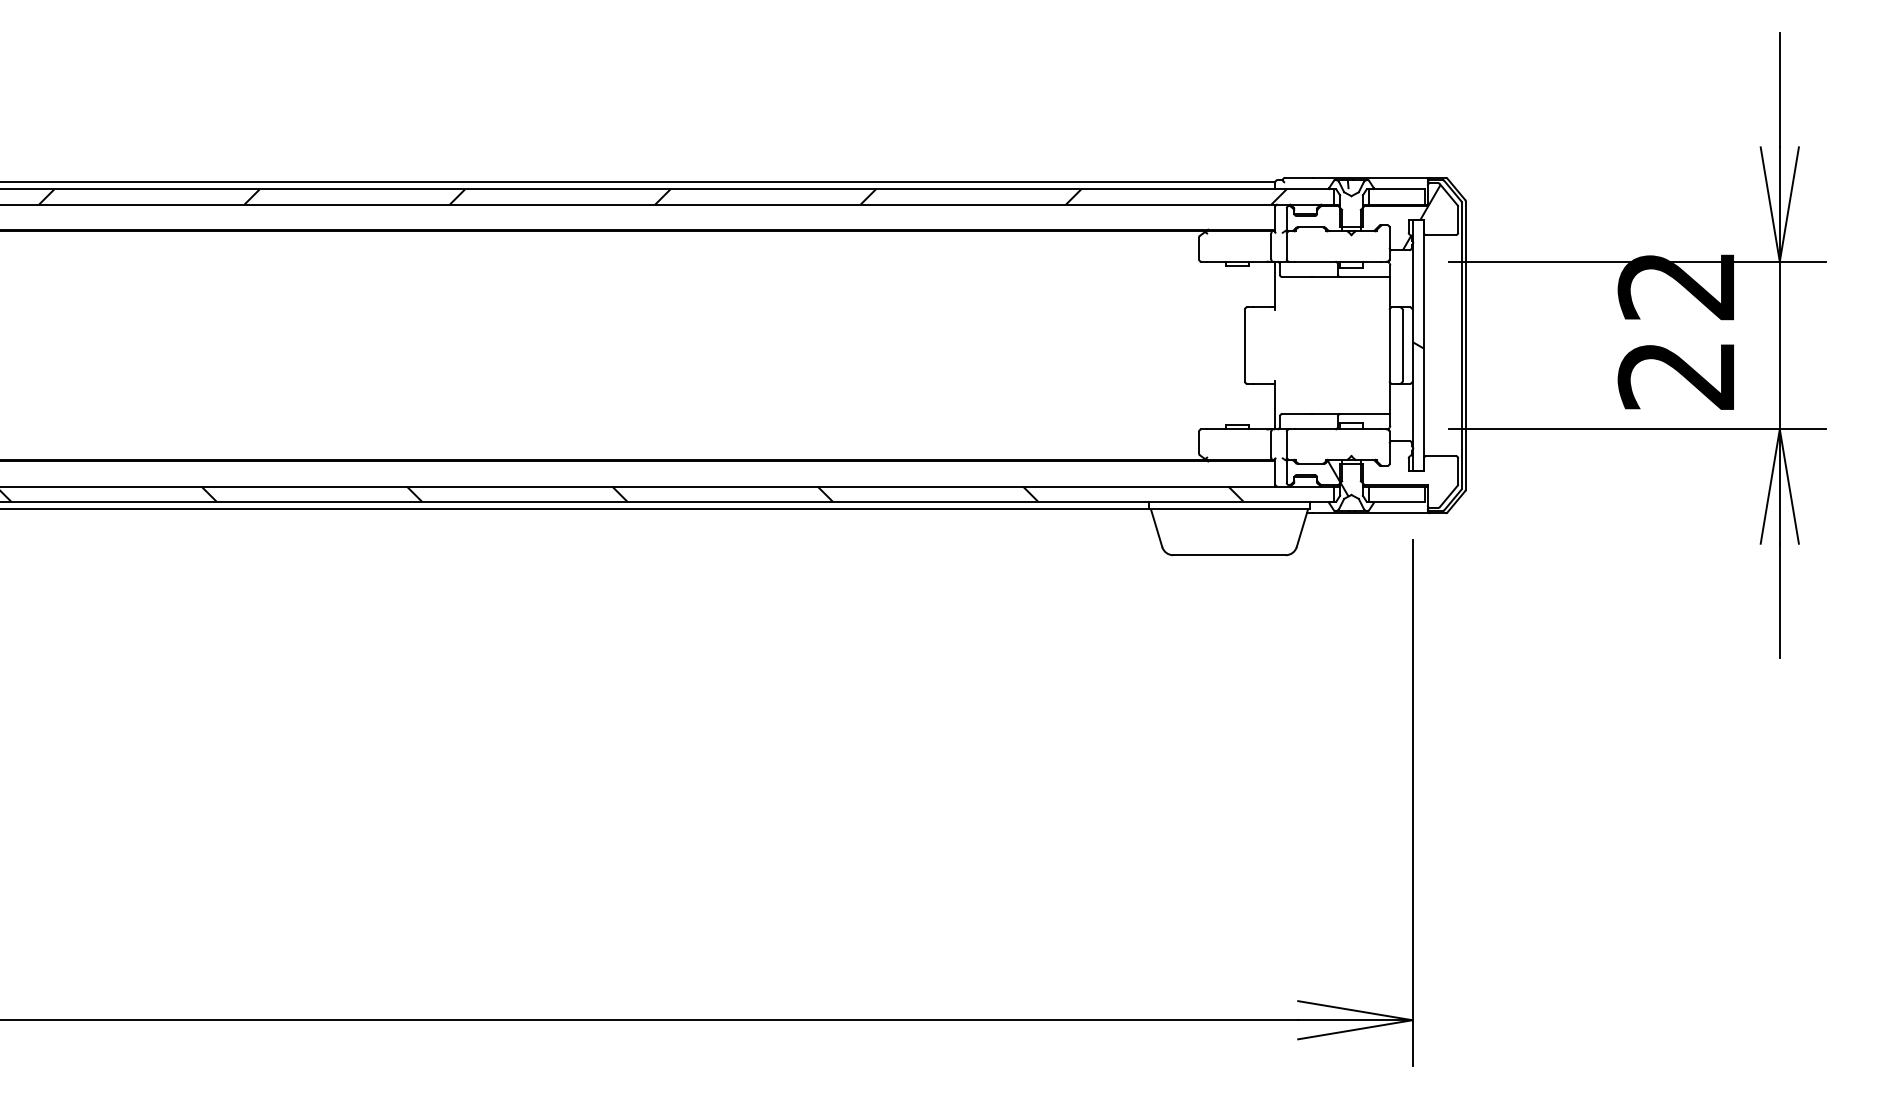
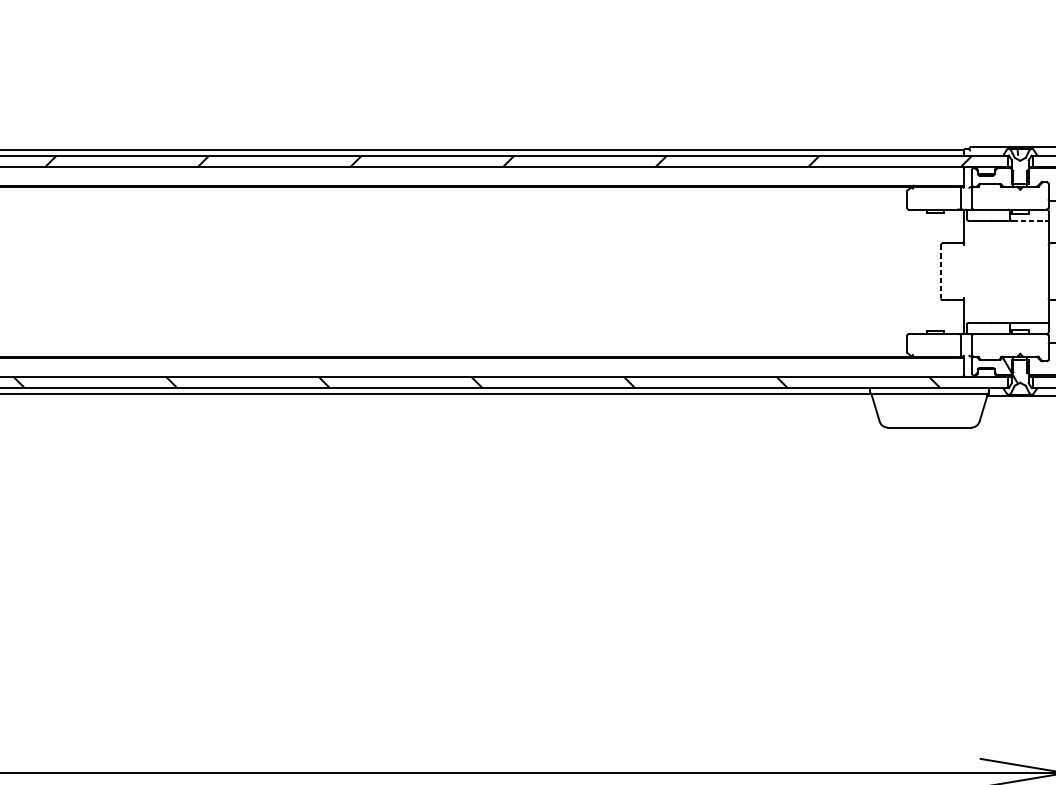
line: (1366, 276) -> (1031, 220), solid -> dashed
line: (1244, 345) -> (940, 271), solid -> dashed

